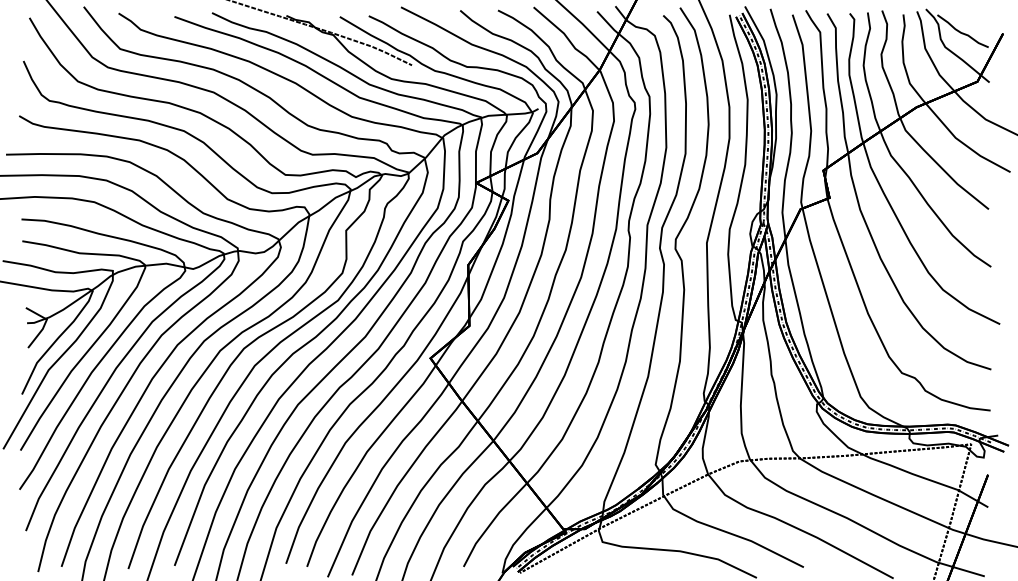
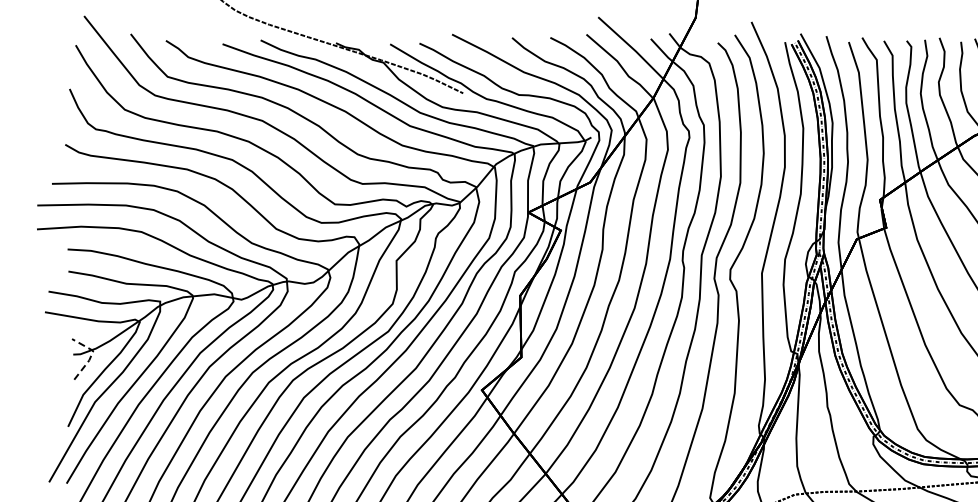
line: (45, 323) -> (91, 354), solid -> dashed

